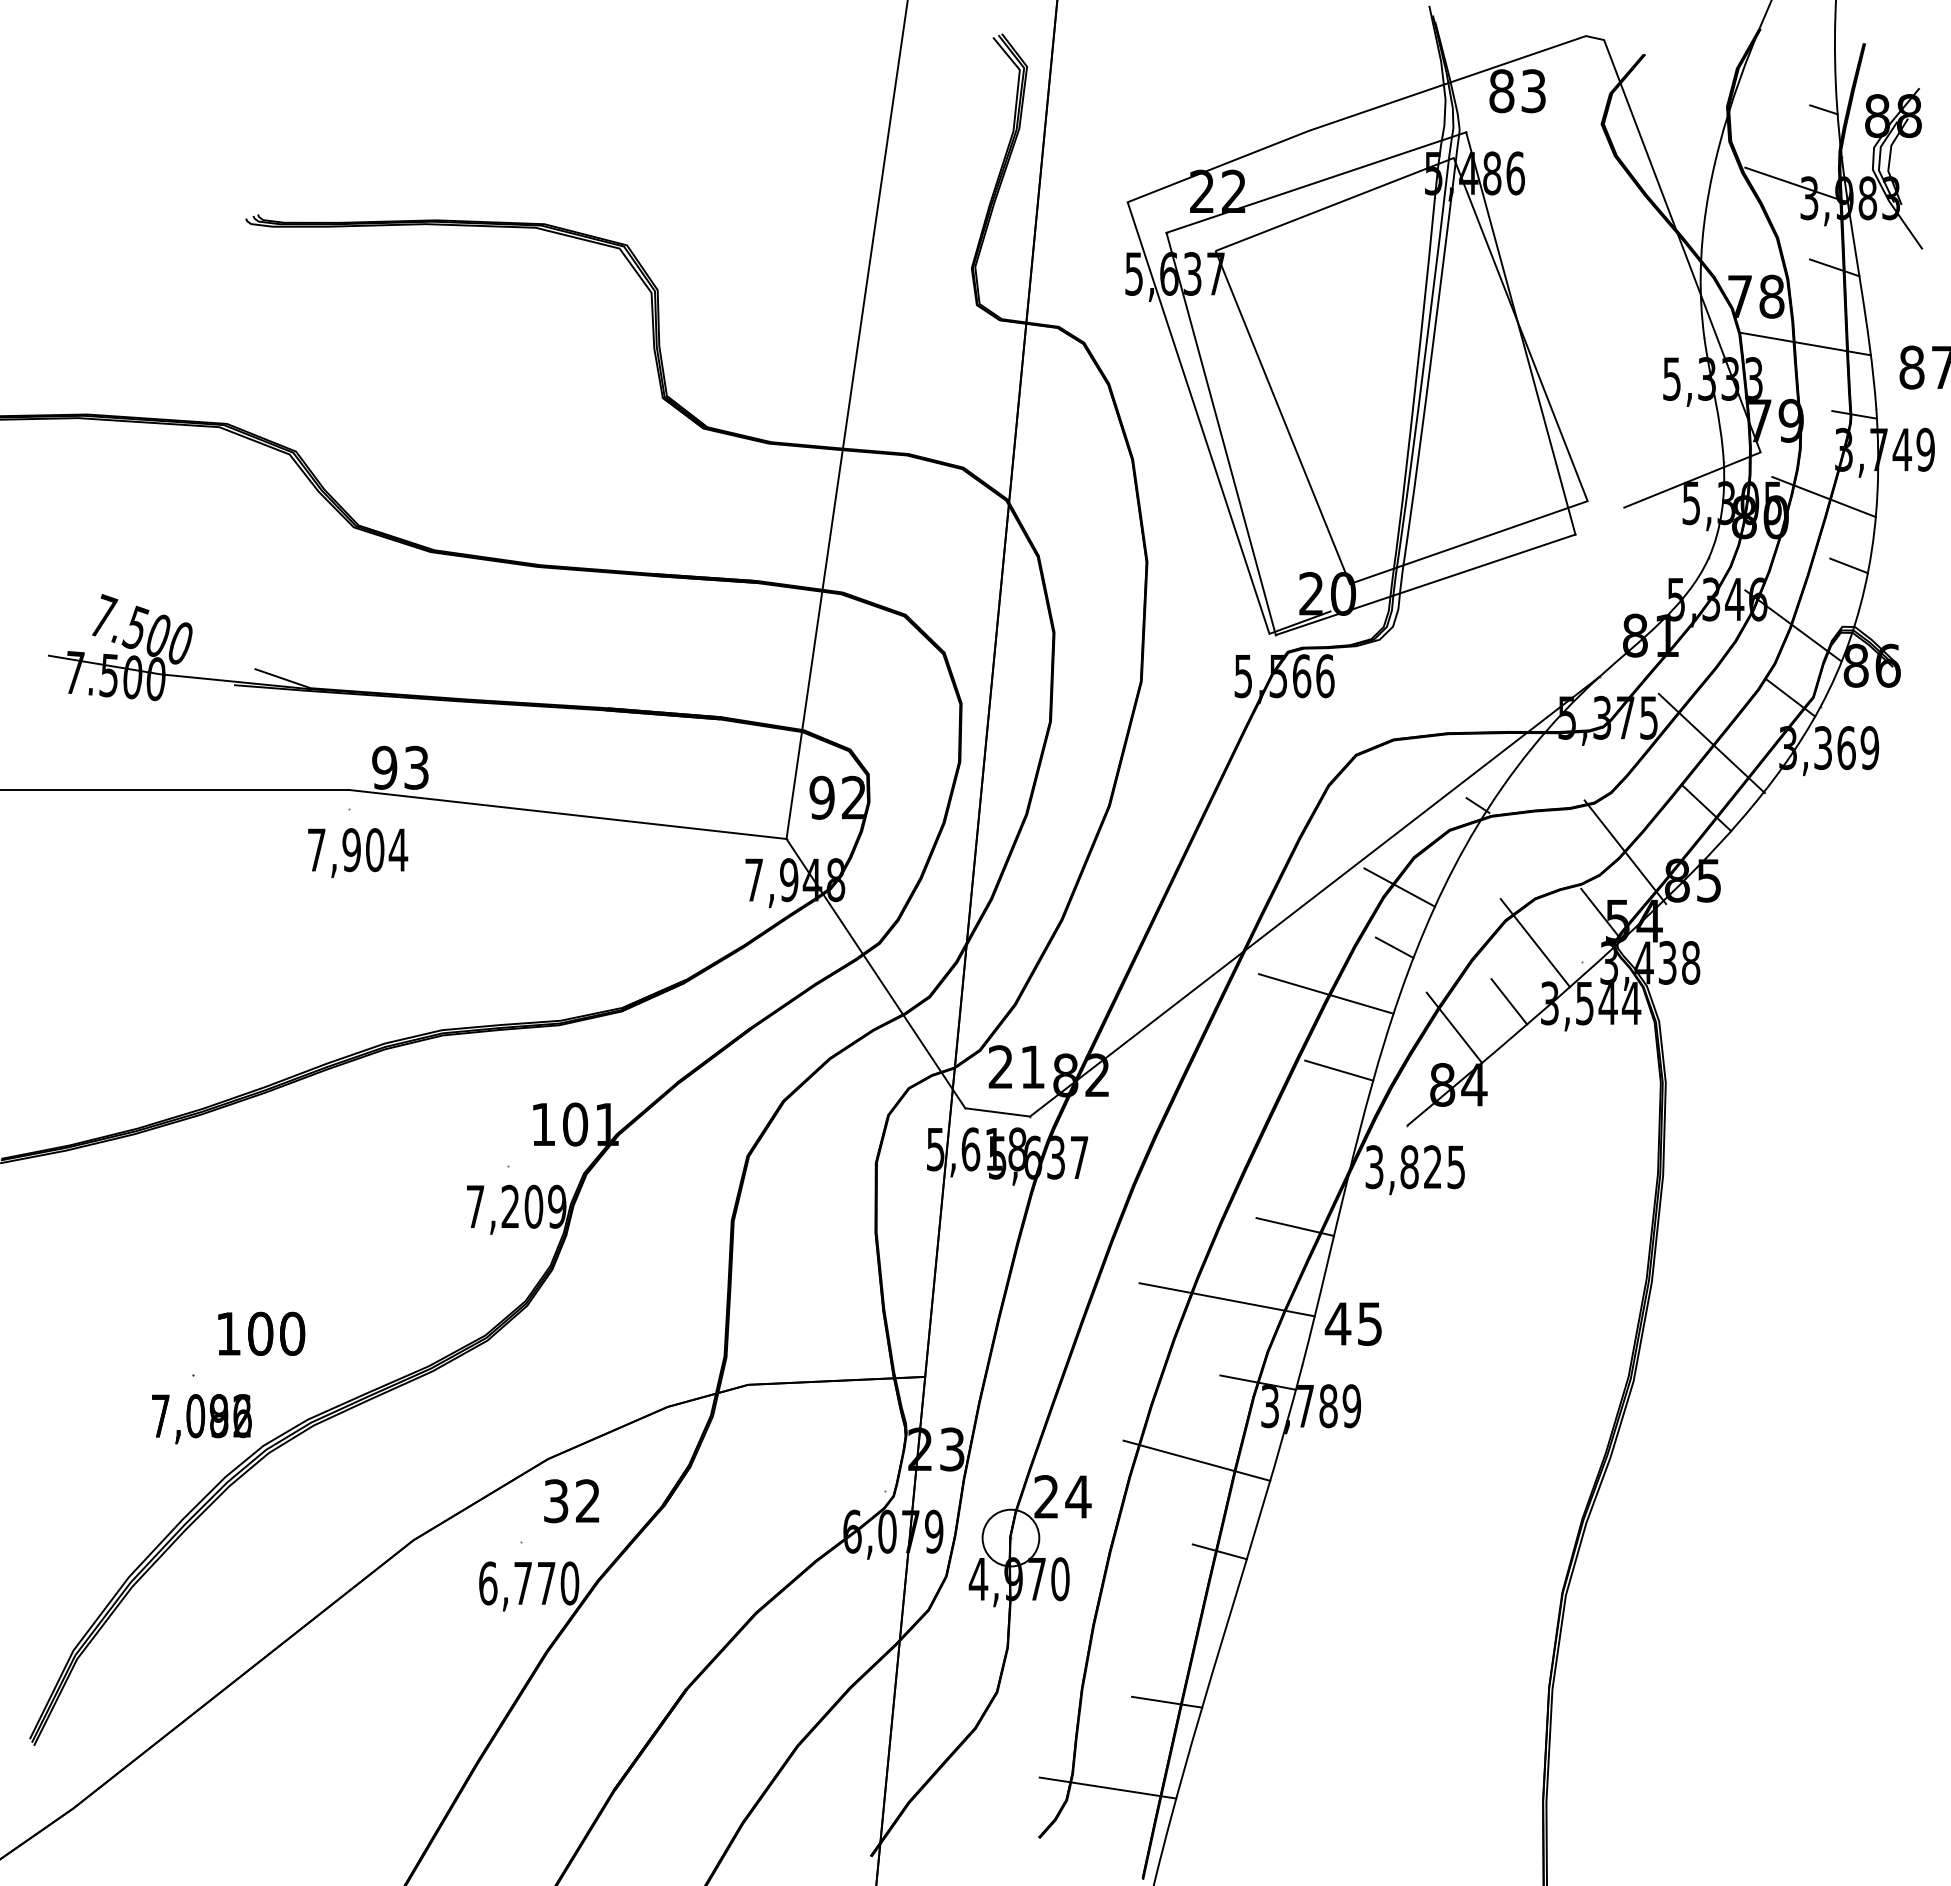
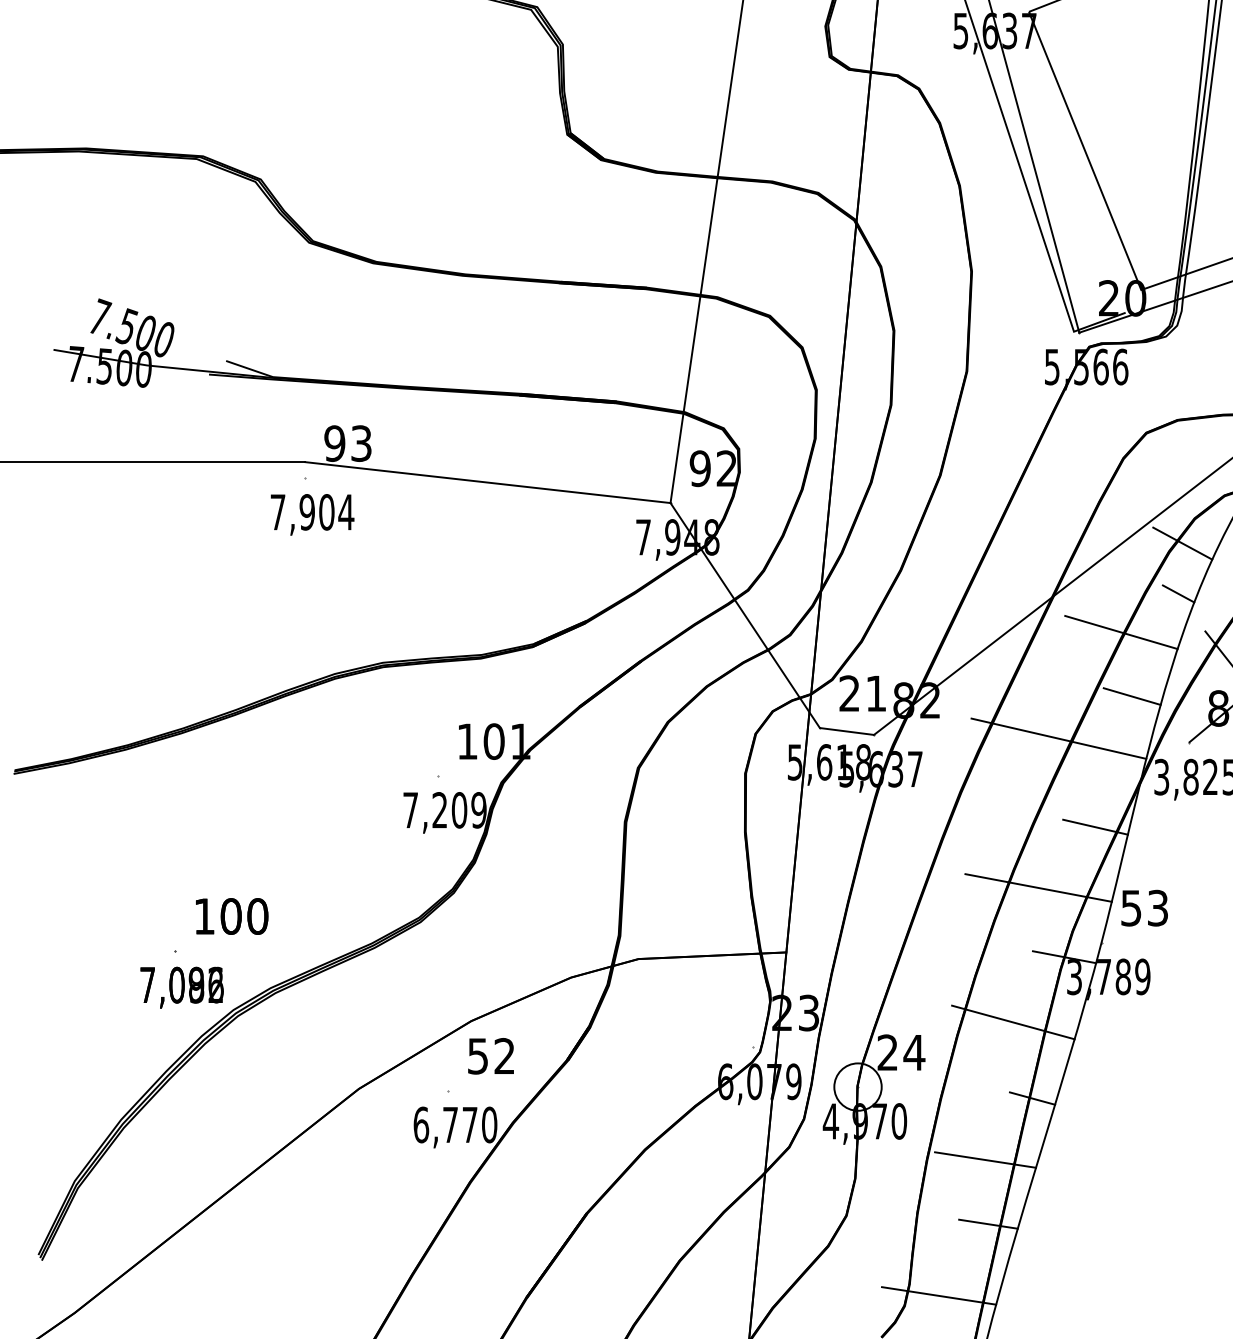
line: (1251, 1121) -> (1058, 739), added
text: (1352, 1323) -> (1143, 907), 45 -> 53
text: (556, 1500) -> (478, 1055), 32 -> 52
line: (1163, 1625) -> (985, 1160), added

